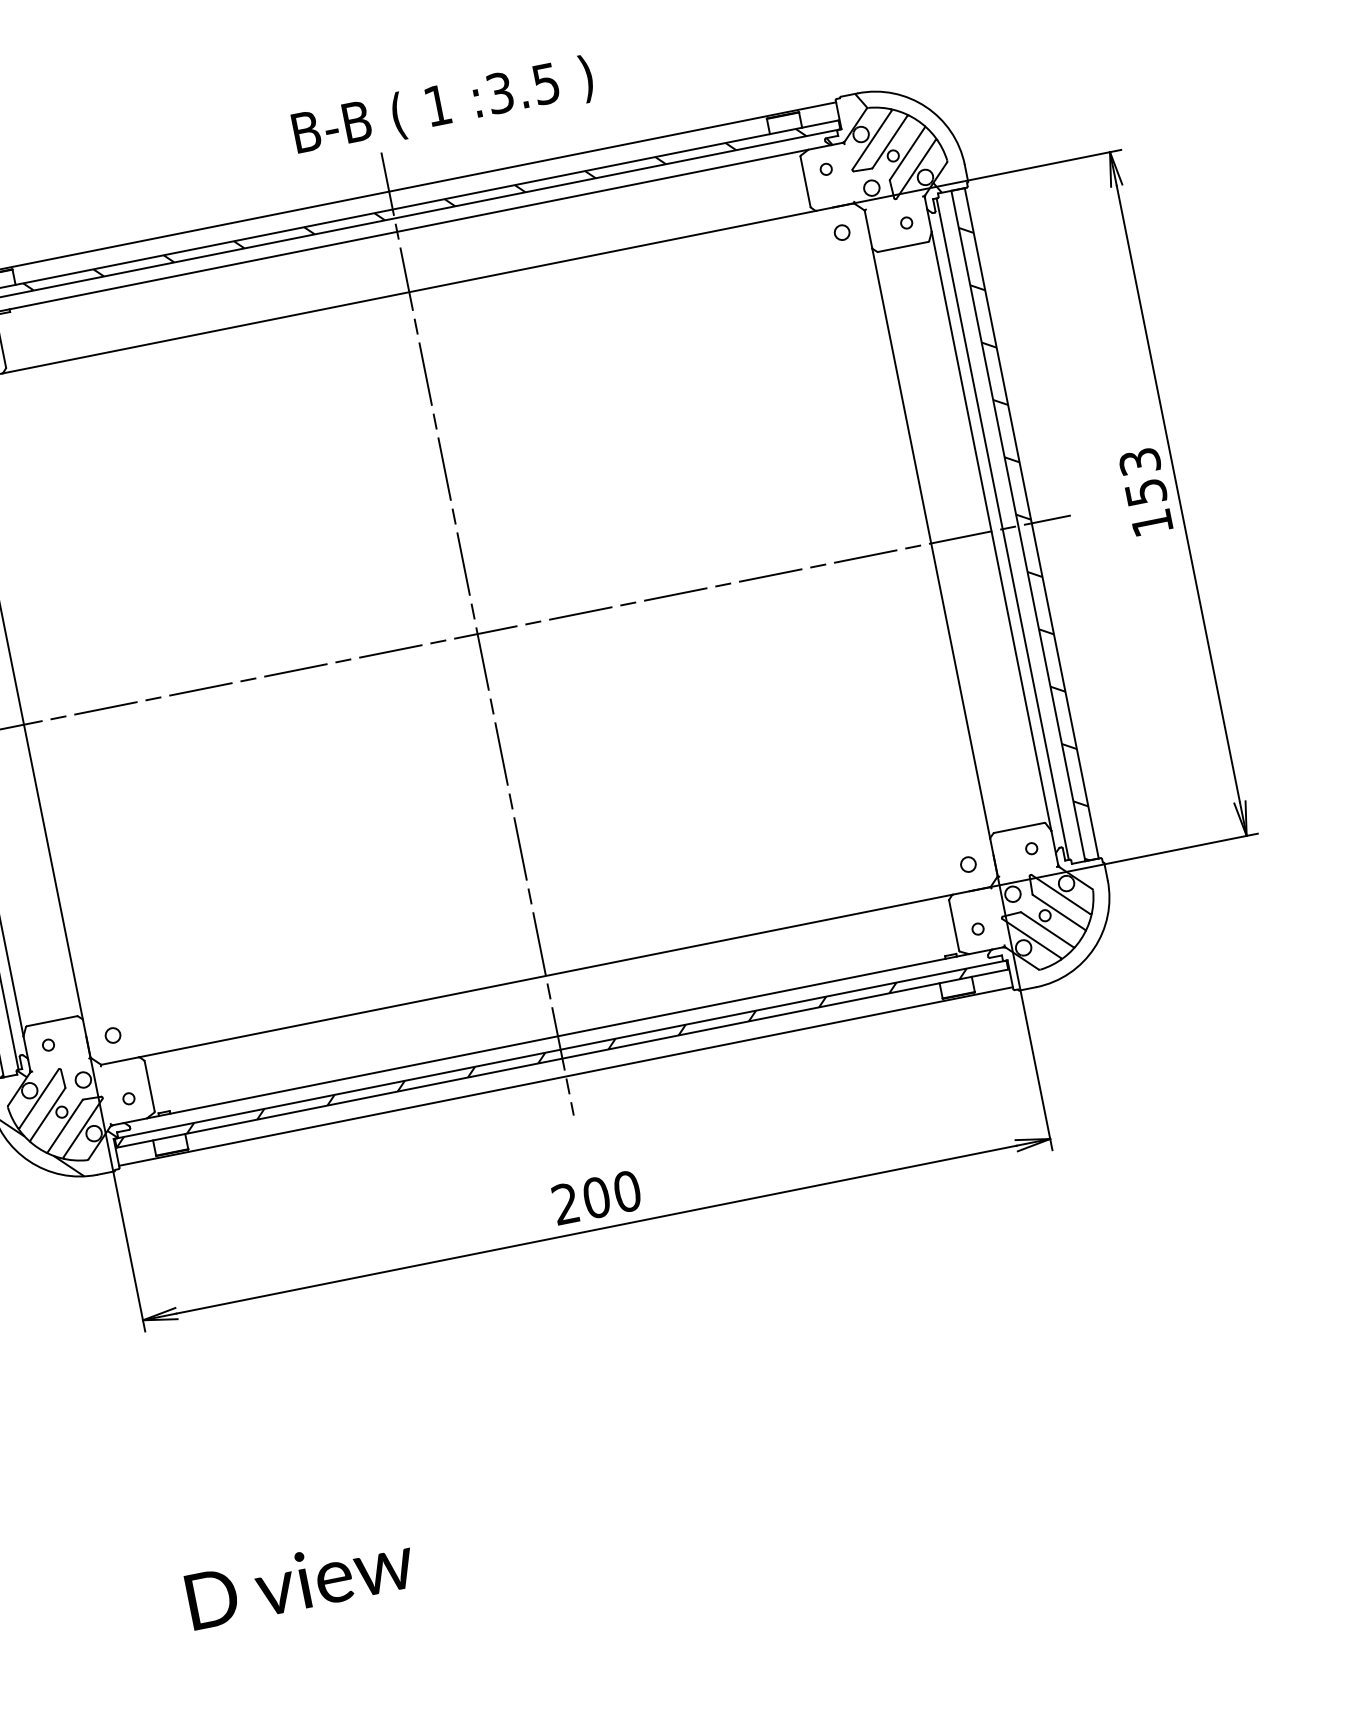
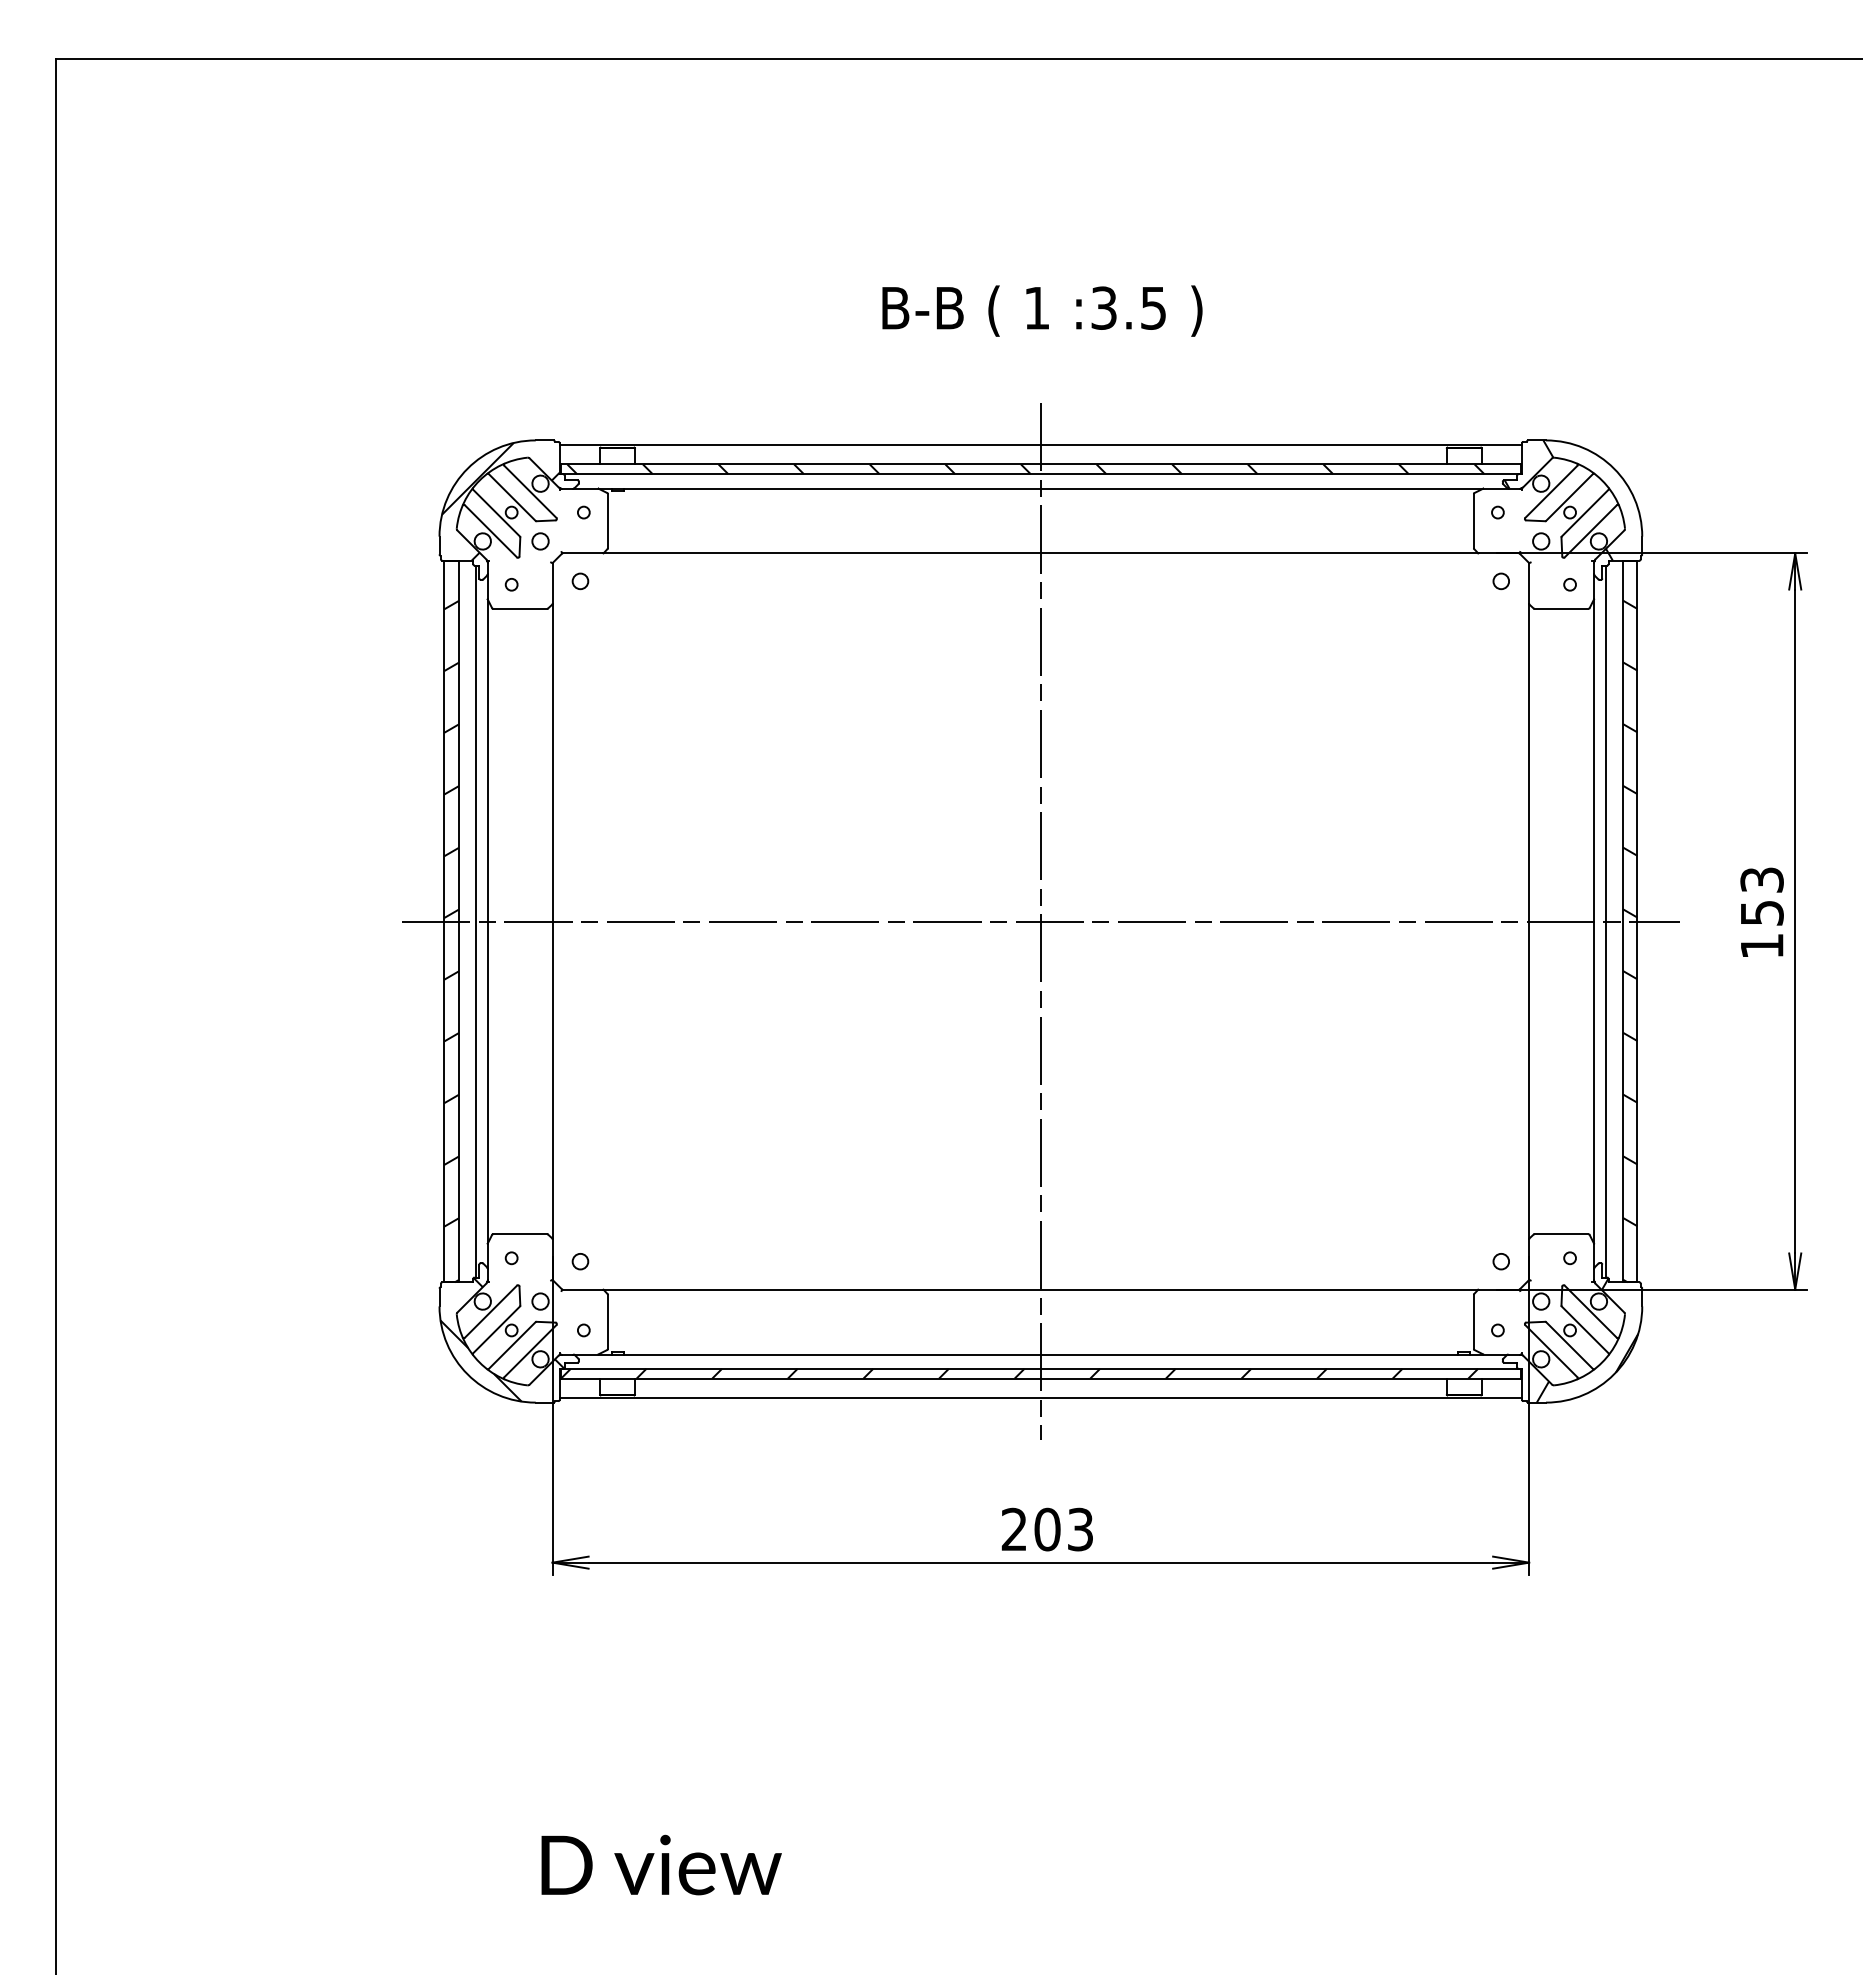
text: (443, 106) -> (1042, 310), moved
hatch: (1063, 921) -> (1587, 1340), added
text: (627, 1191) -> (1080, 1529), 200 -> 203

